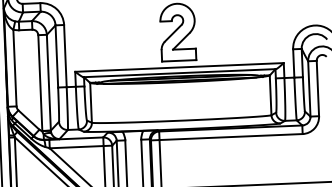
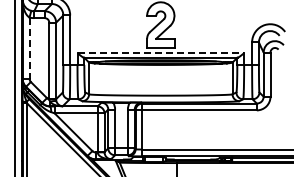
line: (180, 67) -> (161, 53), solid -> dashed
line: (14, 68) -> (29, 48), solid -> dashed

